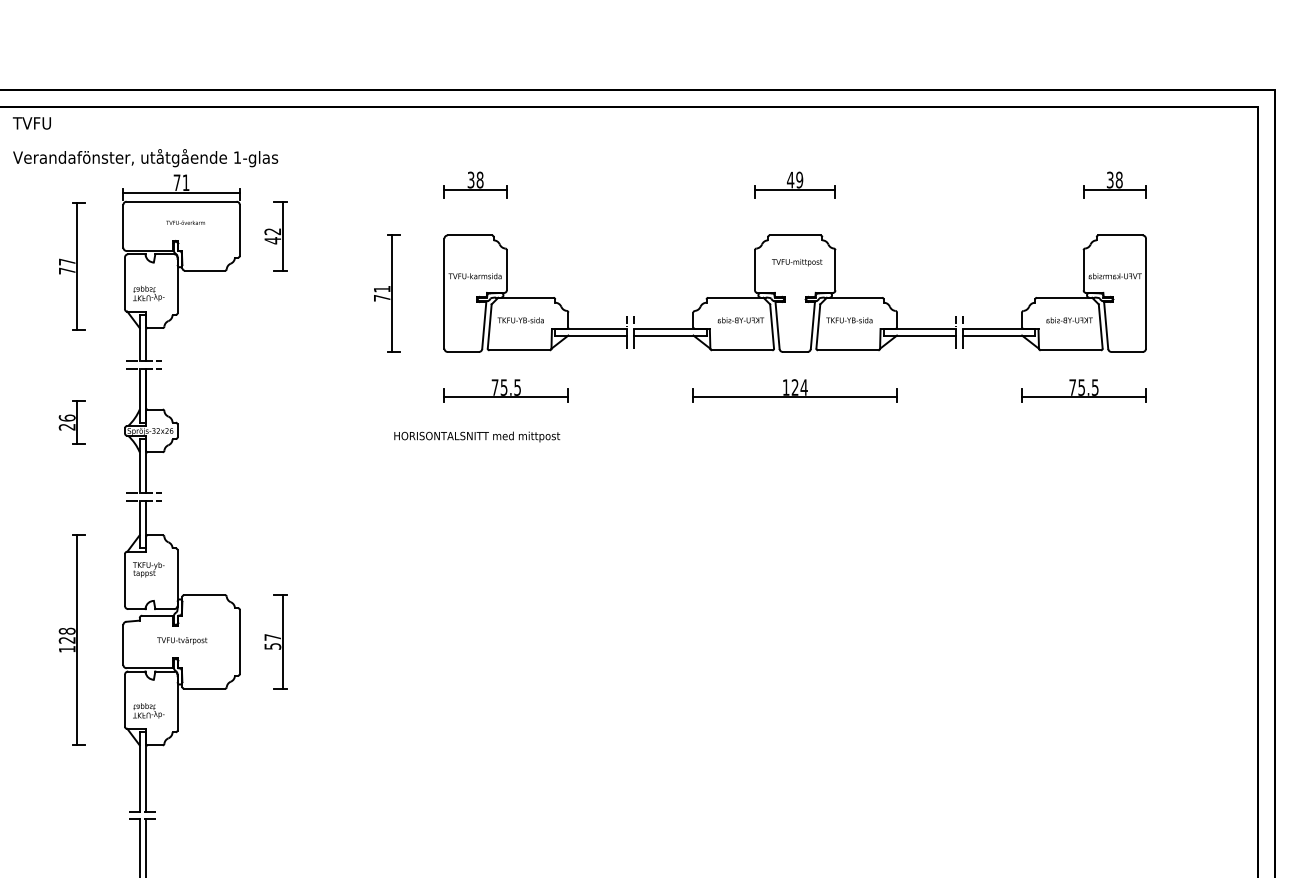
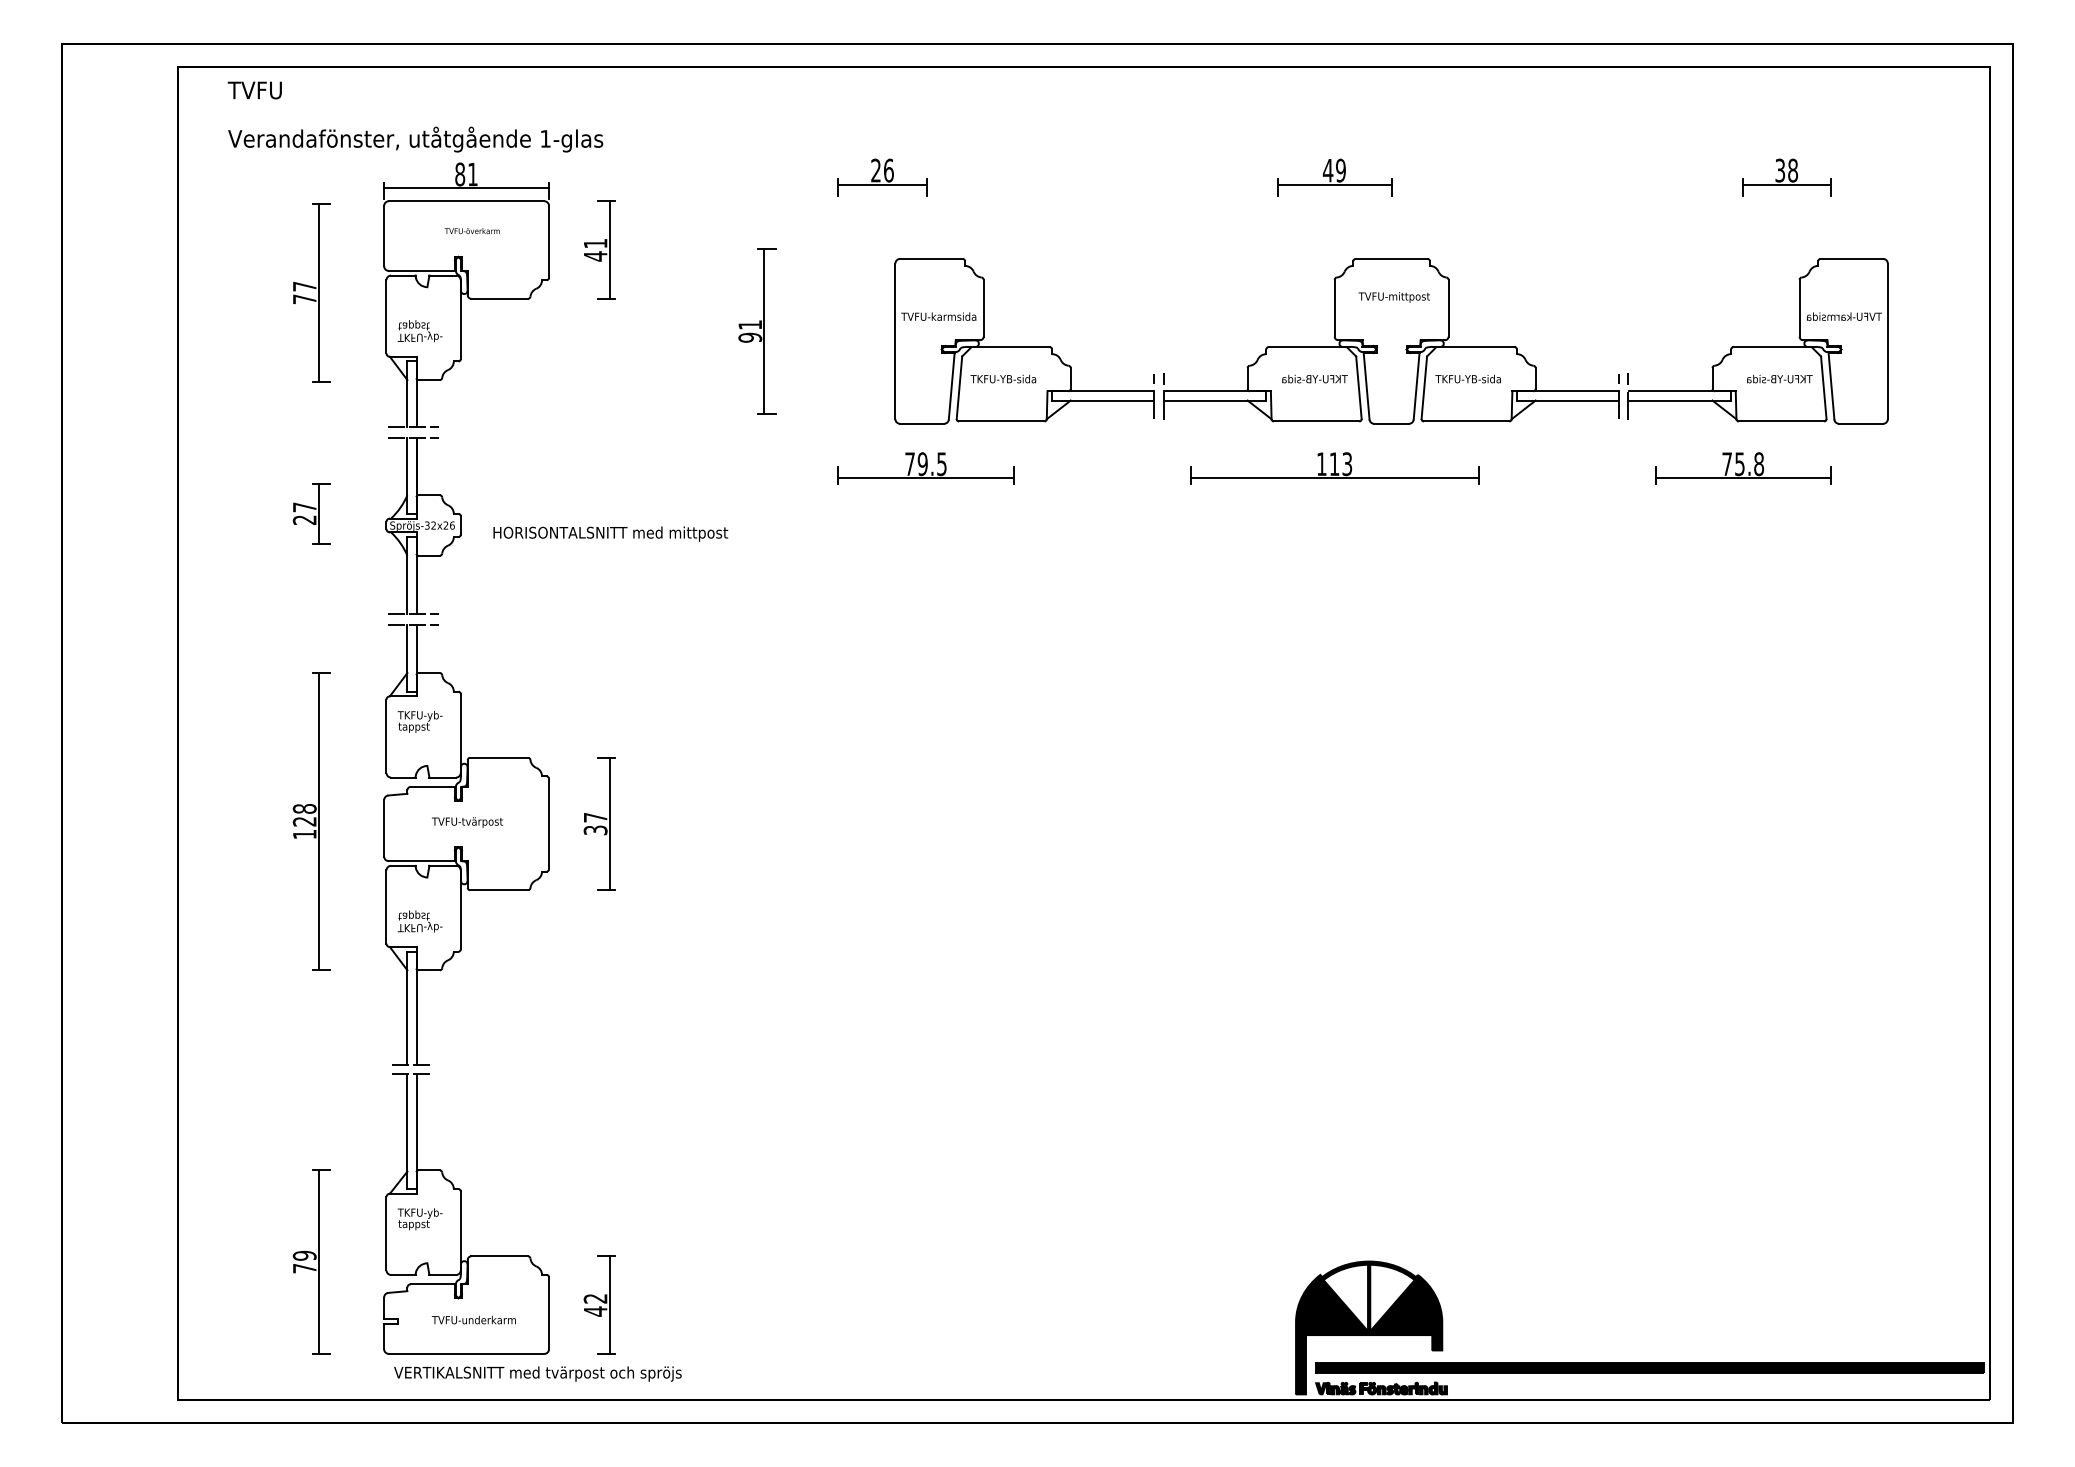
text: (475, 179) -> (882, 170), 38 -> 26
text: (177, 182) -> (460, 174), 71 -> 81
text: (272, 231) -> (595, 243), 42 -> 41
part: (795, 293) -> (1391, 341), moved
text: (382, 298) -> (750, 337), 71 -> 91
text: (503, 387) -> (922, 463), 75.5 -> 79.5
text: (799, 387) -> (1340, 464), 124 -> 113
text: (1095, 387) -> (1759, 464), 75.5 -> 75.8
text: (67, 418) -> (304, 507), 26 -> 27
text: (477, 436) -> (610, 533), moved
text: (272, 645) -> (594, 829), 57 -> 37

